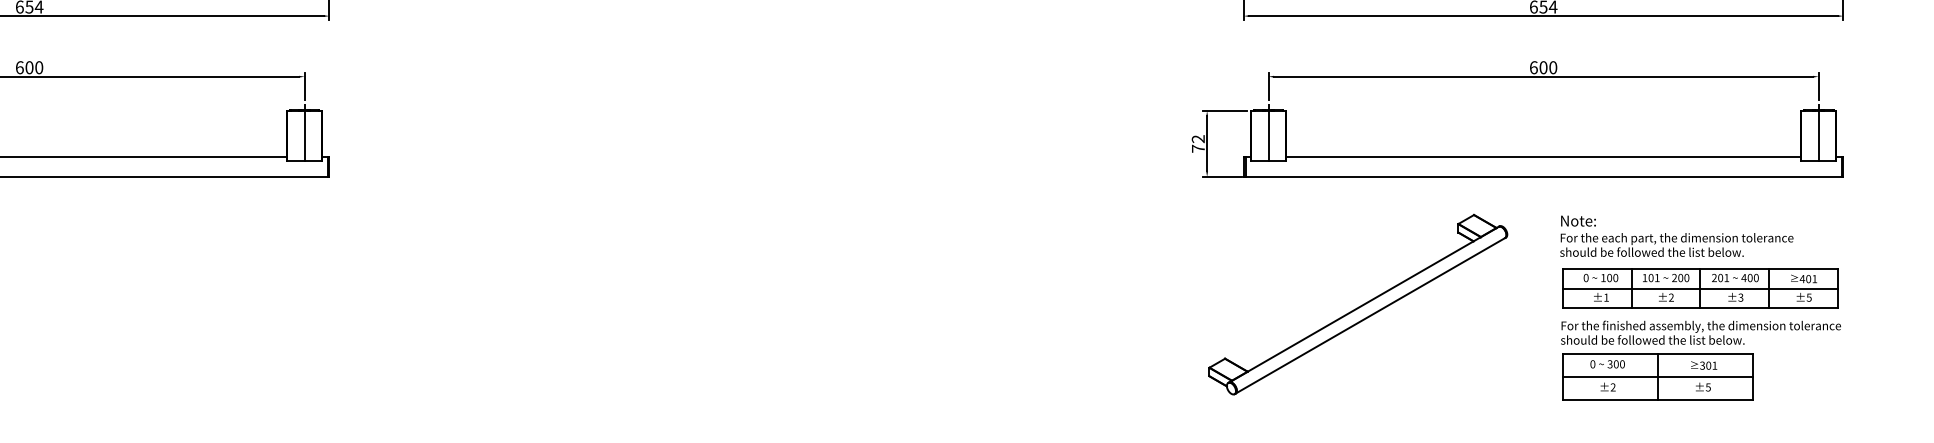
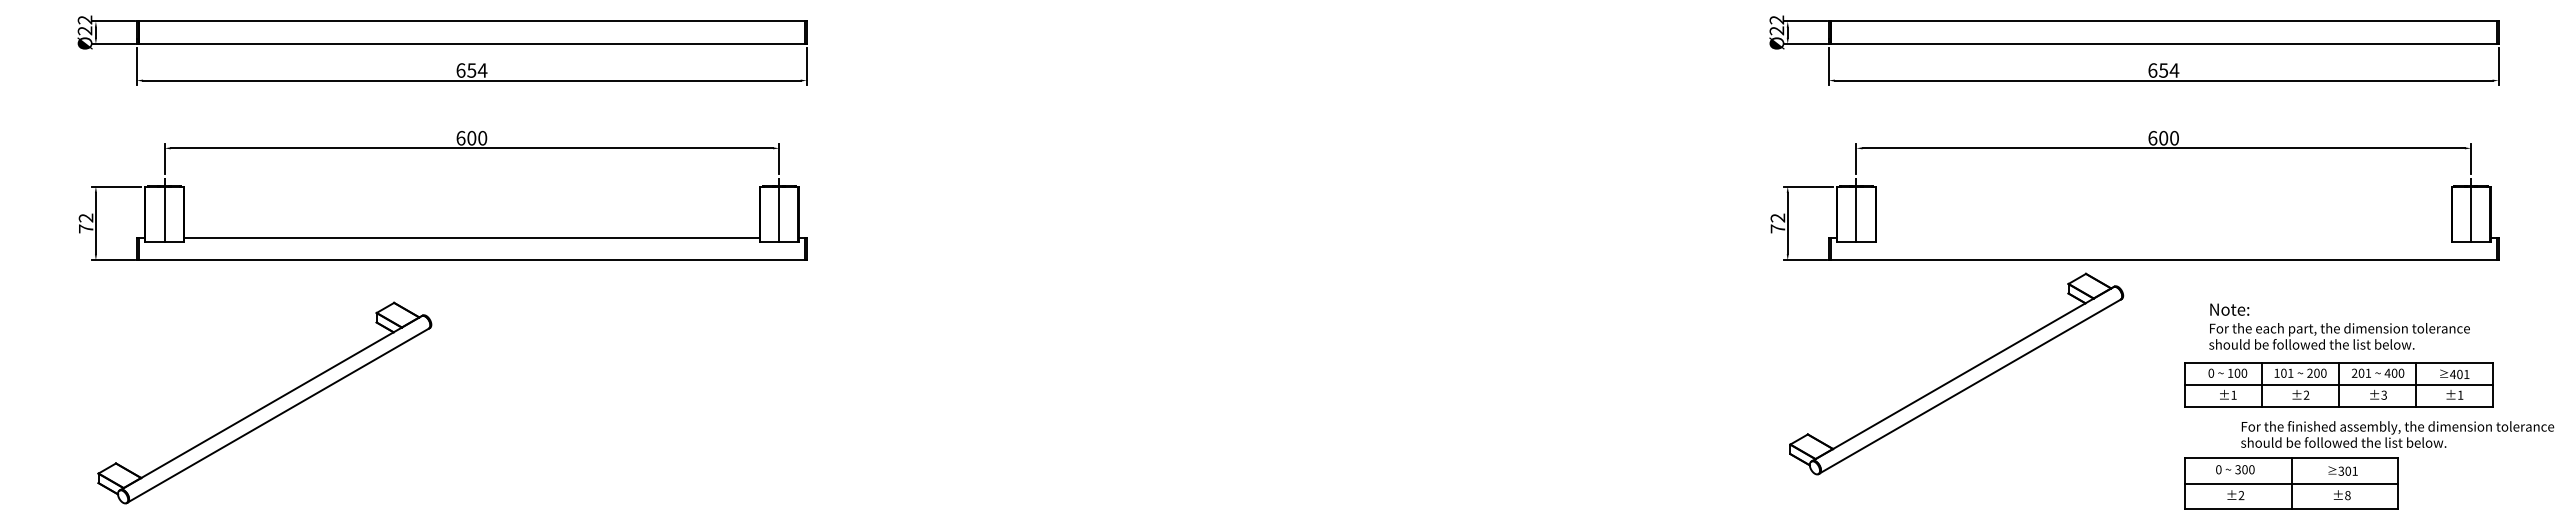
line: (1543, 156) -> (2163, 237), removed
text: (1676, 236) -> (2339, 326), moved
text: (1809, 297) -> (2460, 394), ±5 -> ±1
part: (1358, 304) -> (1956, 373), moved
text: (1700, 332) -> (2397, 434), moved
text: (1708, 387) -> (2347, 495), ±5 -> ±8

